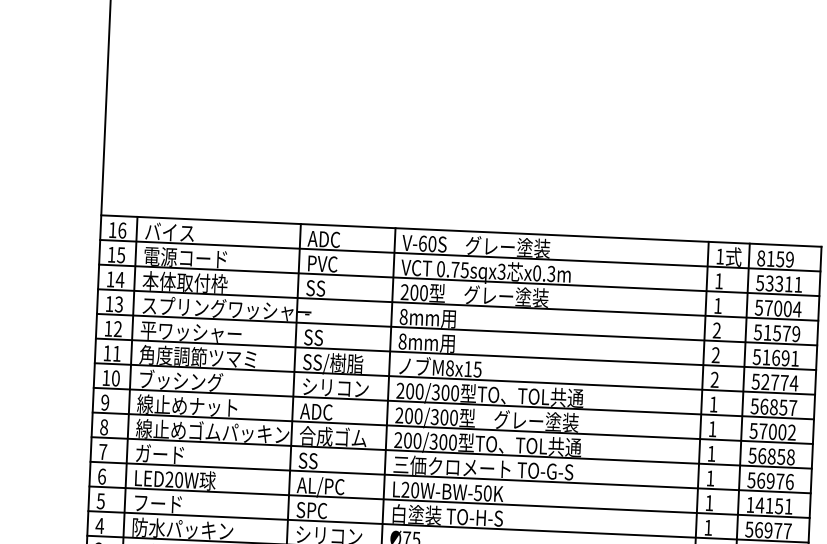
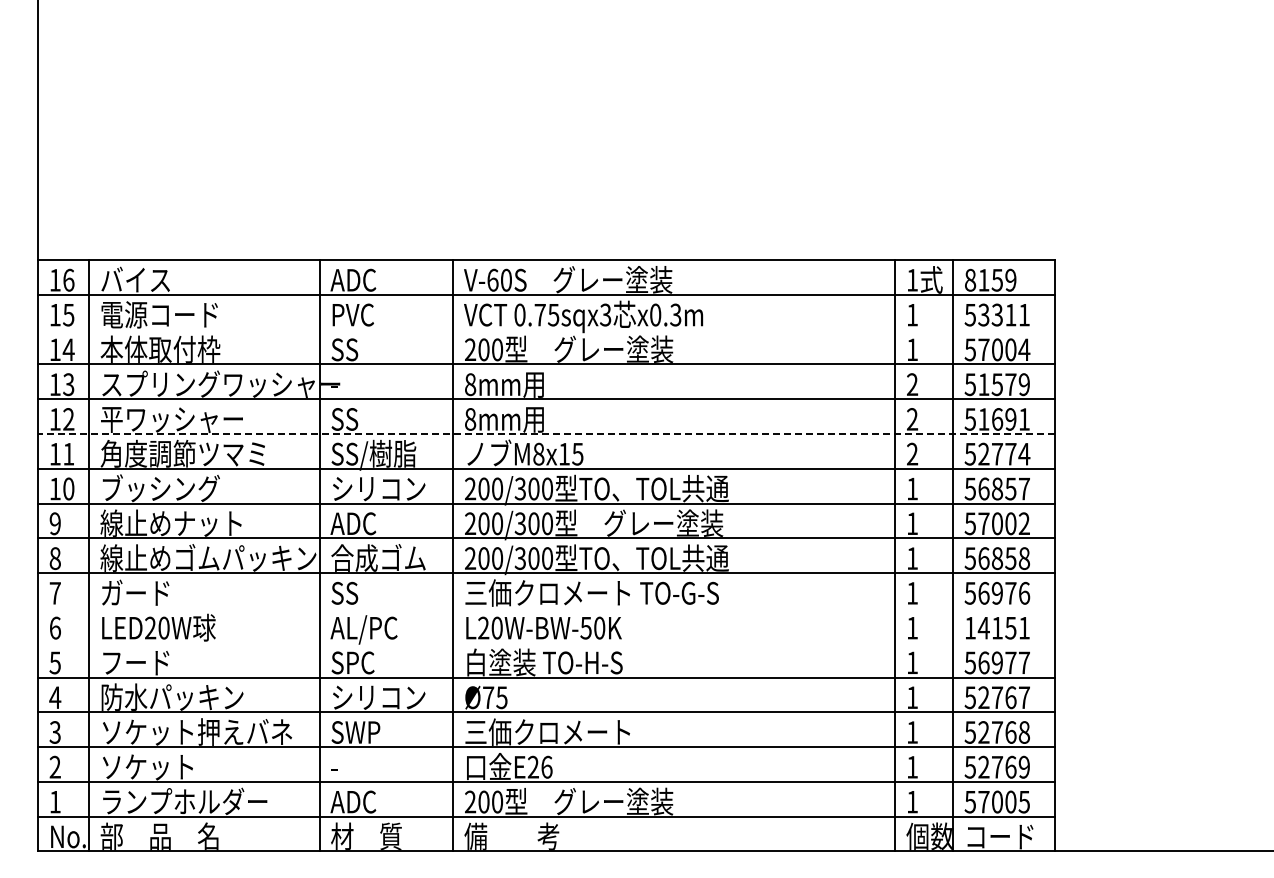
line: (459, 280) -> (546, 329), removed
line: (455, 354) -> (545, 434), solid -> dashed
line: (450, 477) -> (546, 607), removed
line: (449, 502) -> (546, 642), removed

